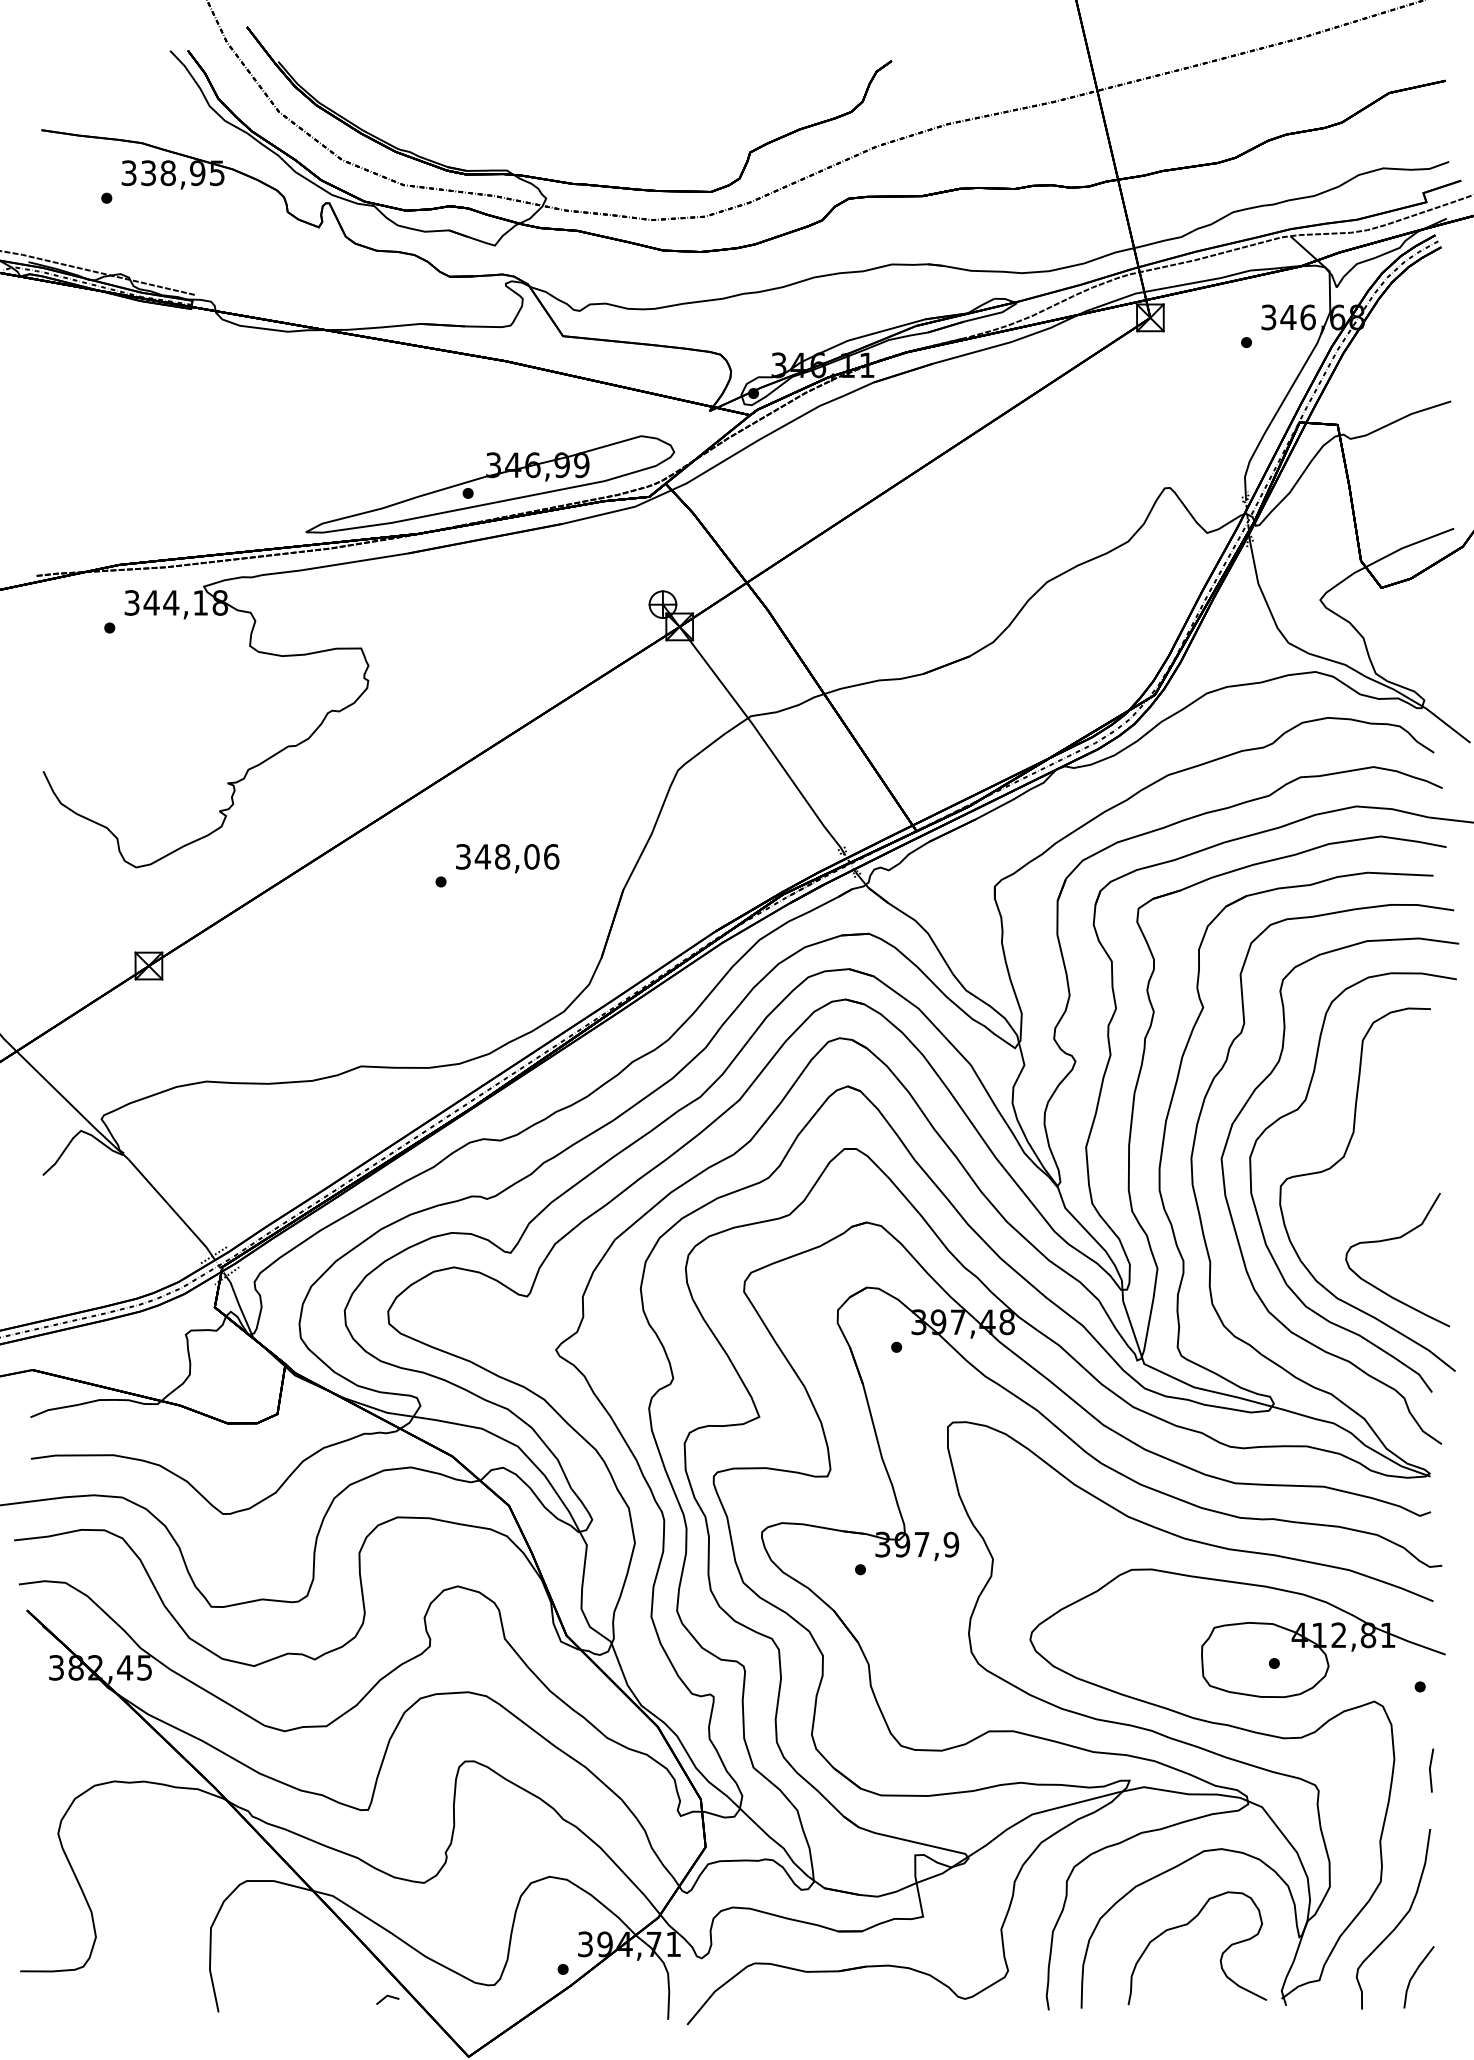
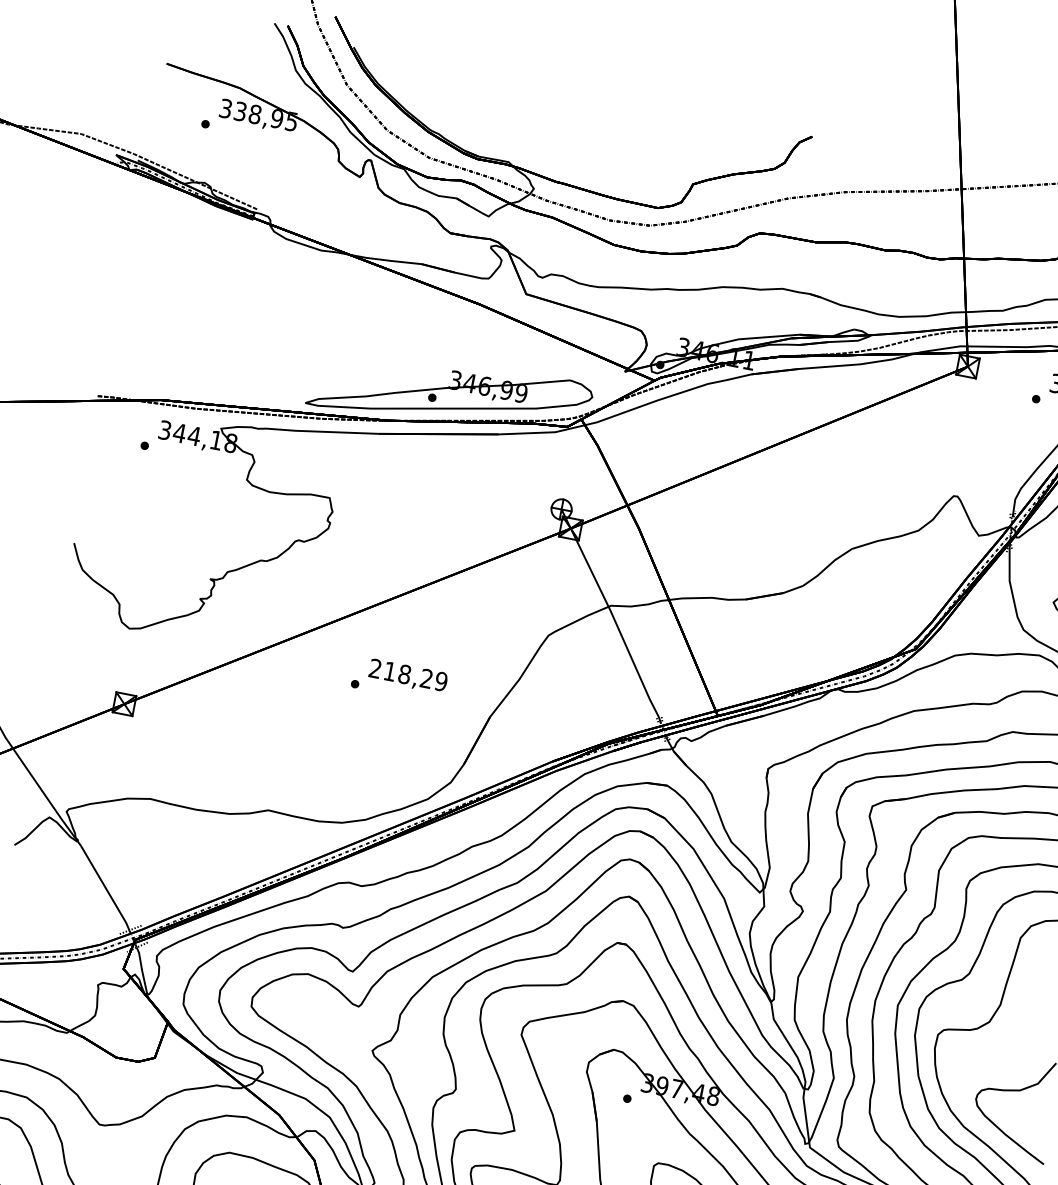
text: (507, 856) -> (408, 674), 348,06 -> 218,29

